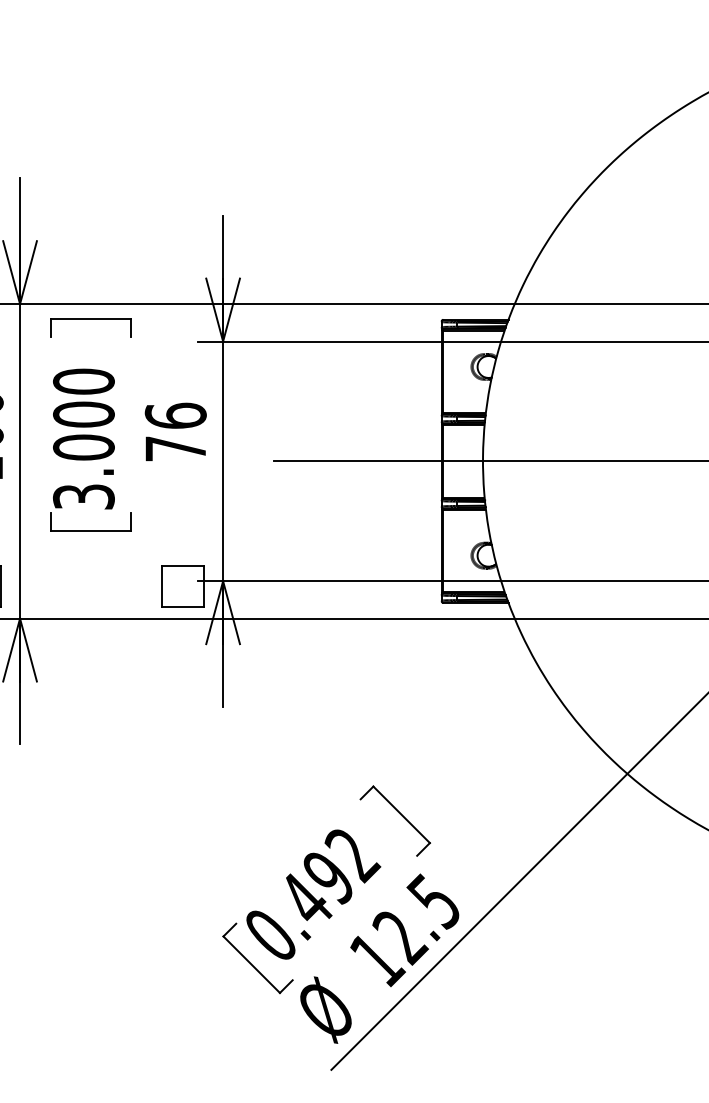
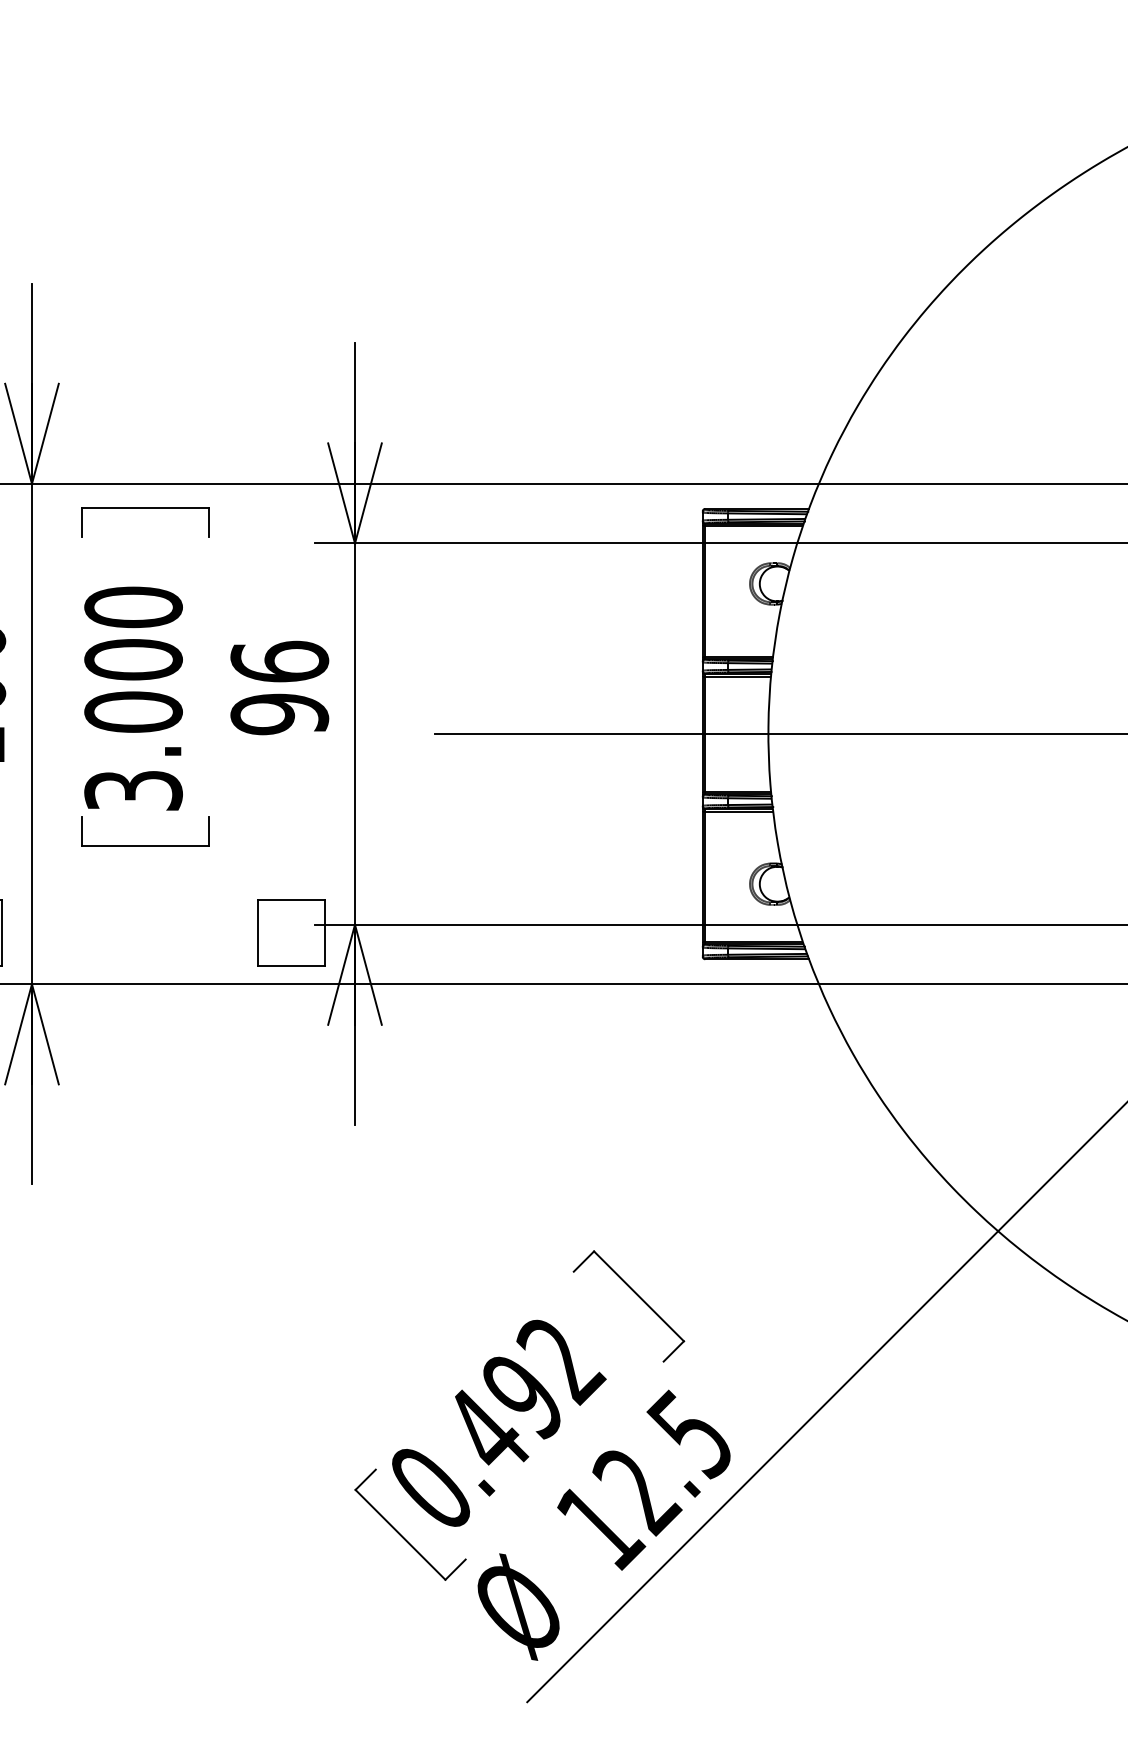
text: (175, 448) -> (279, 713), 76 -> 96

